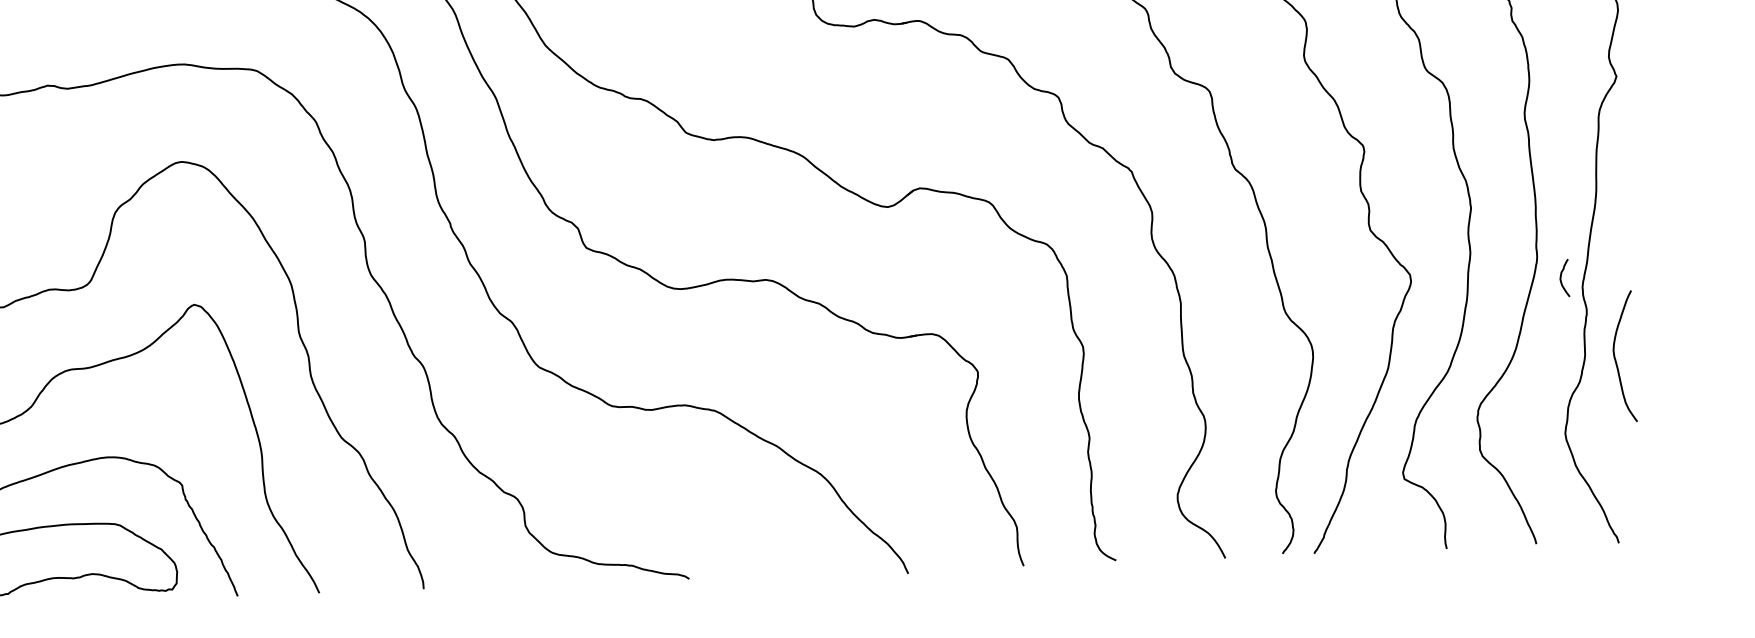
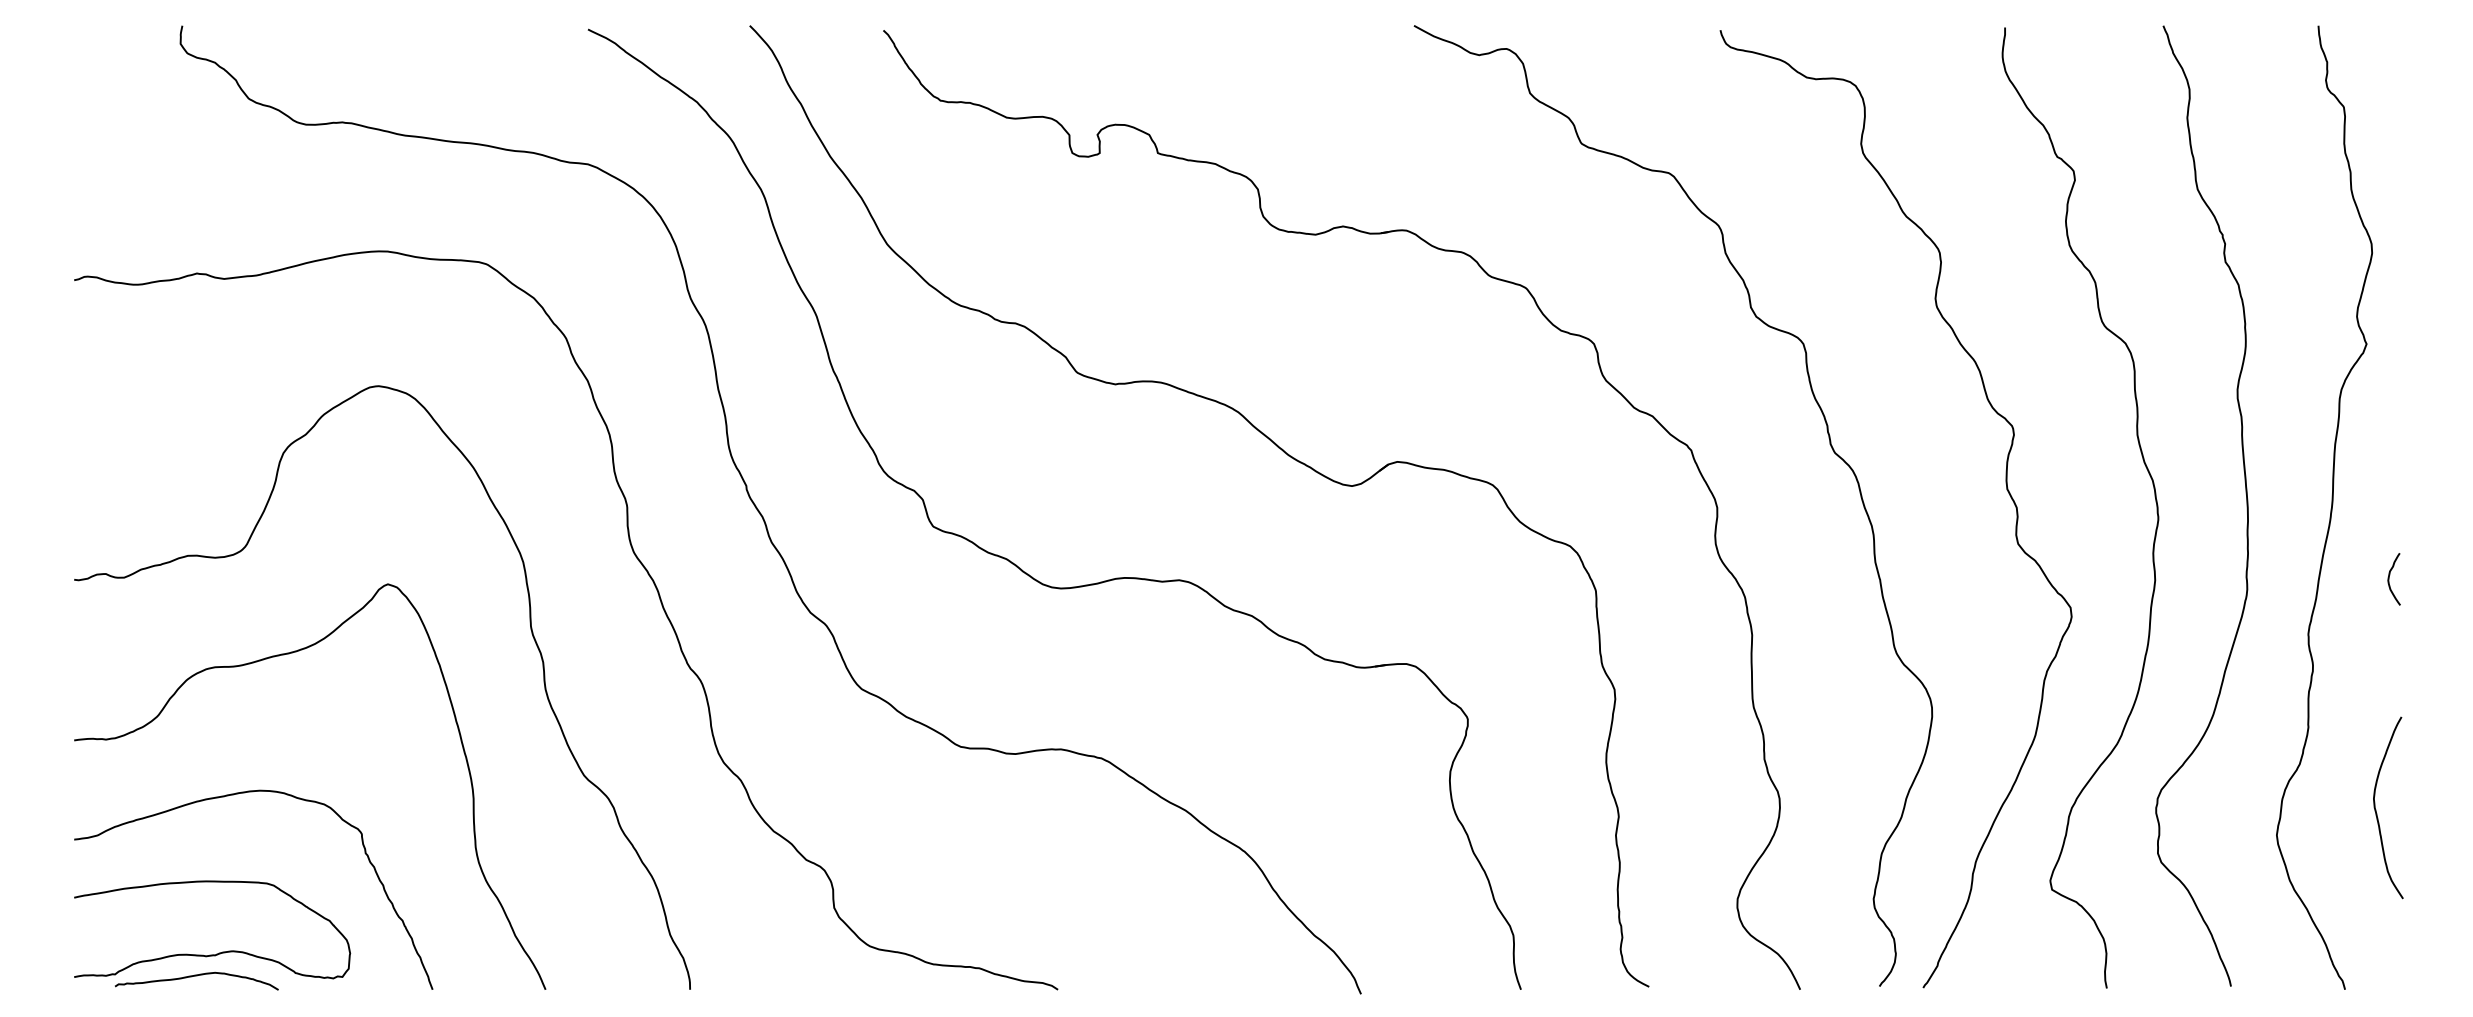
curve: (1561, 278) -> (2389, 579), moved
curve: (1615, 358) -> (2376, 809), moved
curve: (66, 593) -> (196, 976), added

